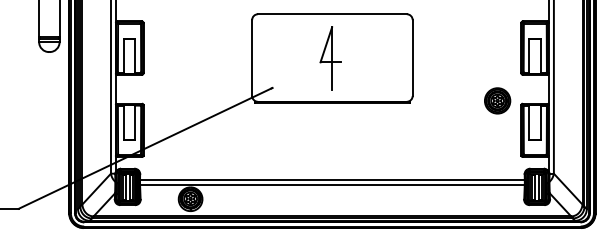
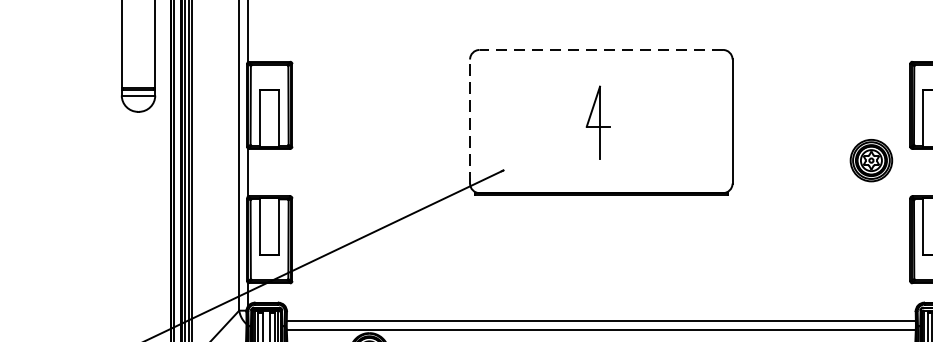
line: (331, 14) -> (599, 50), solid -> dashed
line: (252, 58) -> (470, 122), solid -> dashed
part: (330, 58) -> (598, 122), size x0.7
part: (497, 100) -> (871, 159), moved

